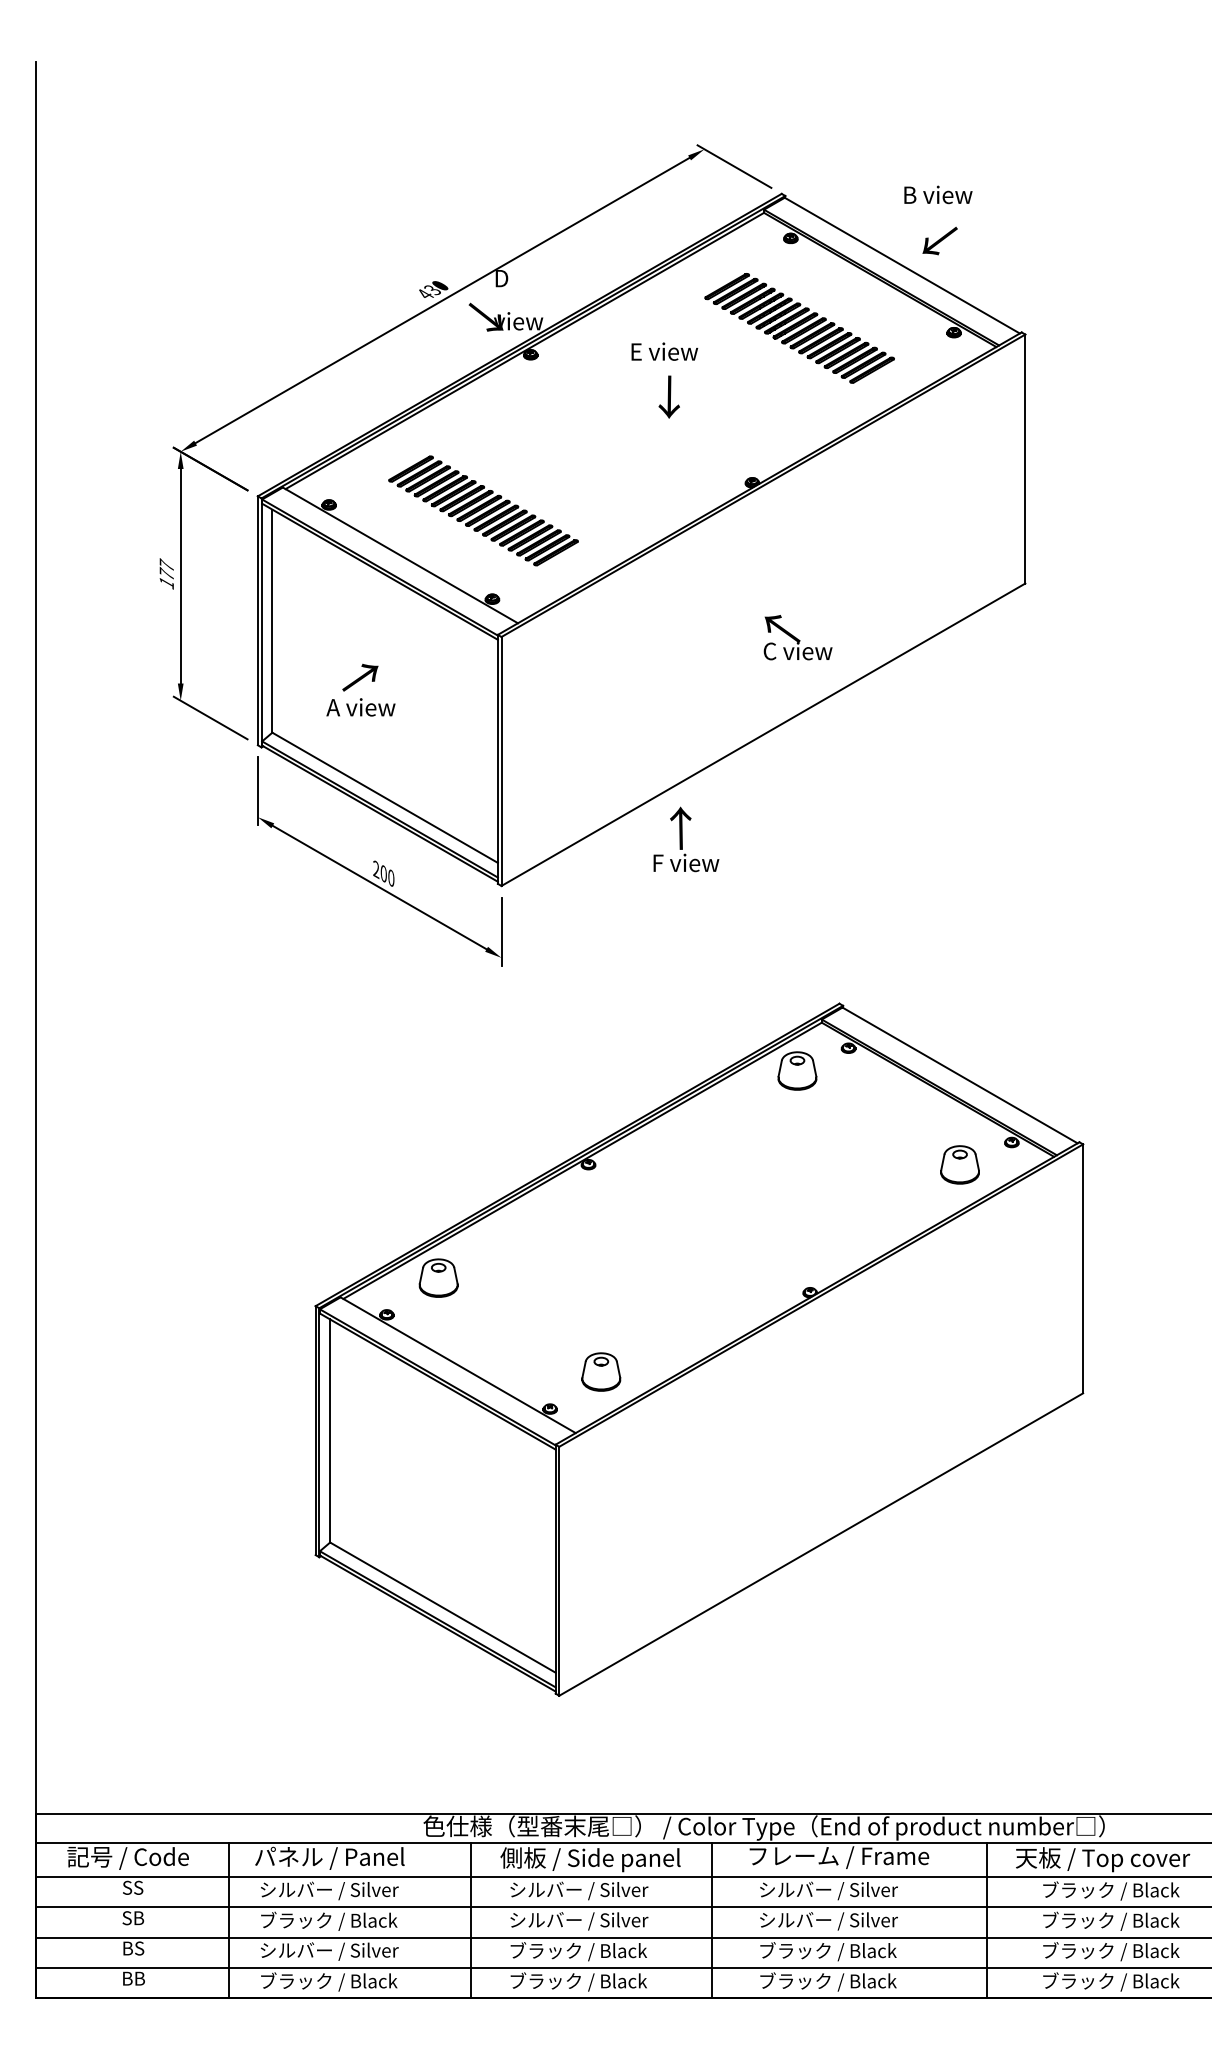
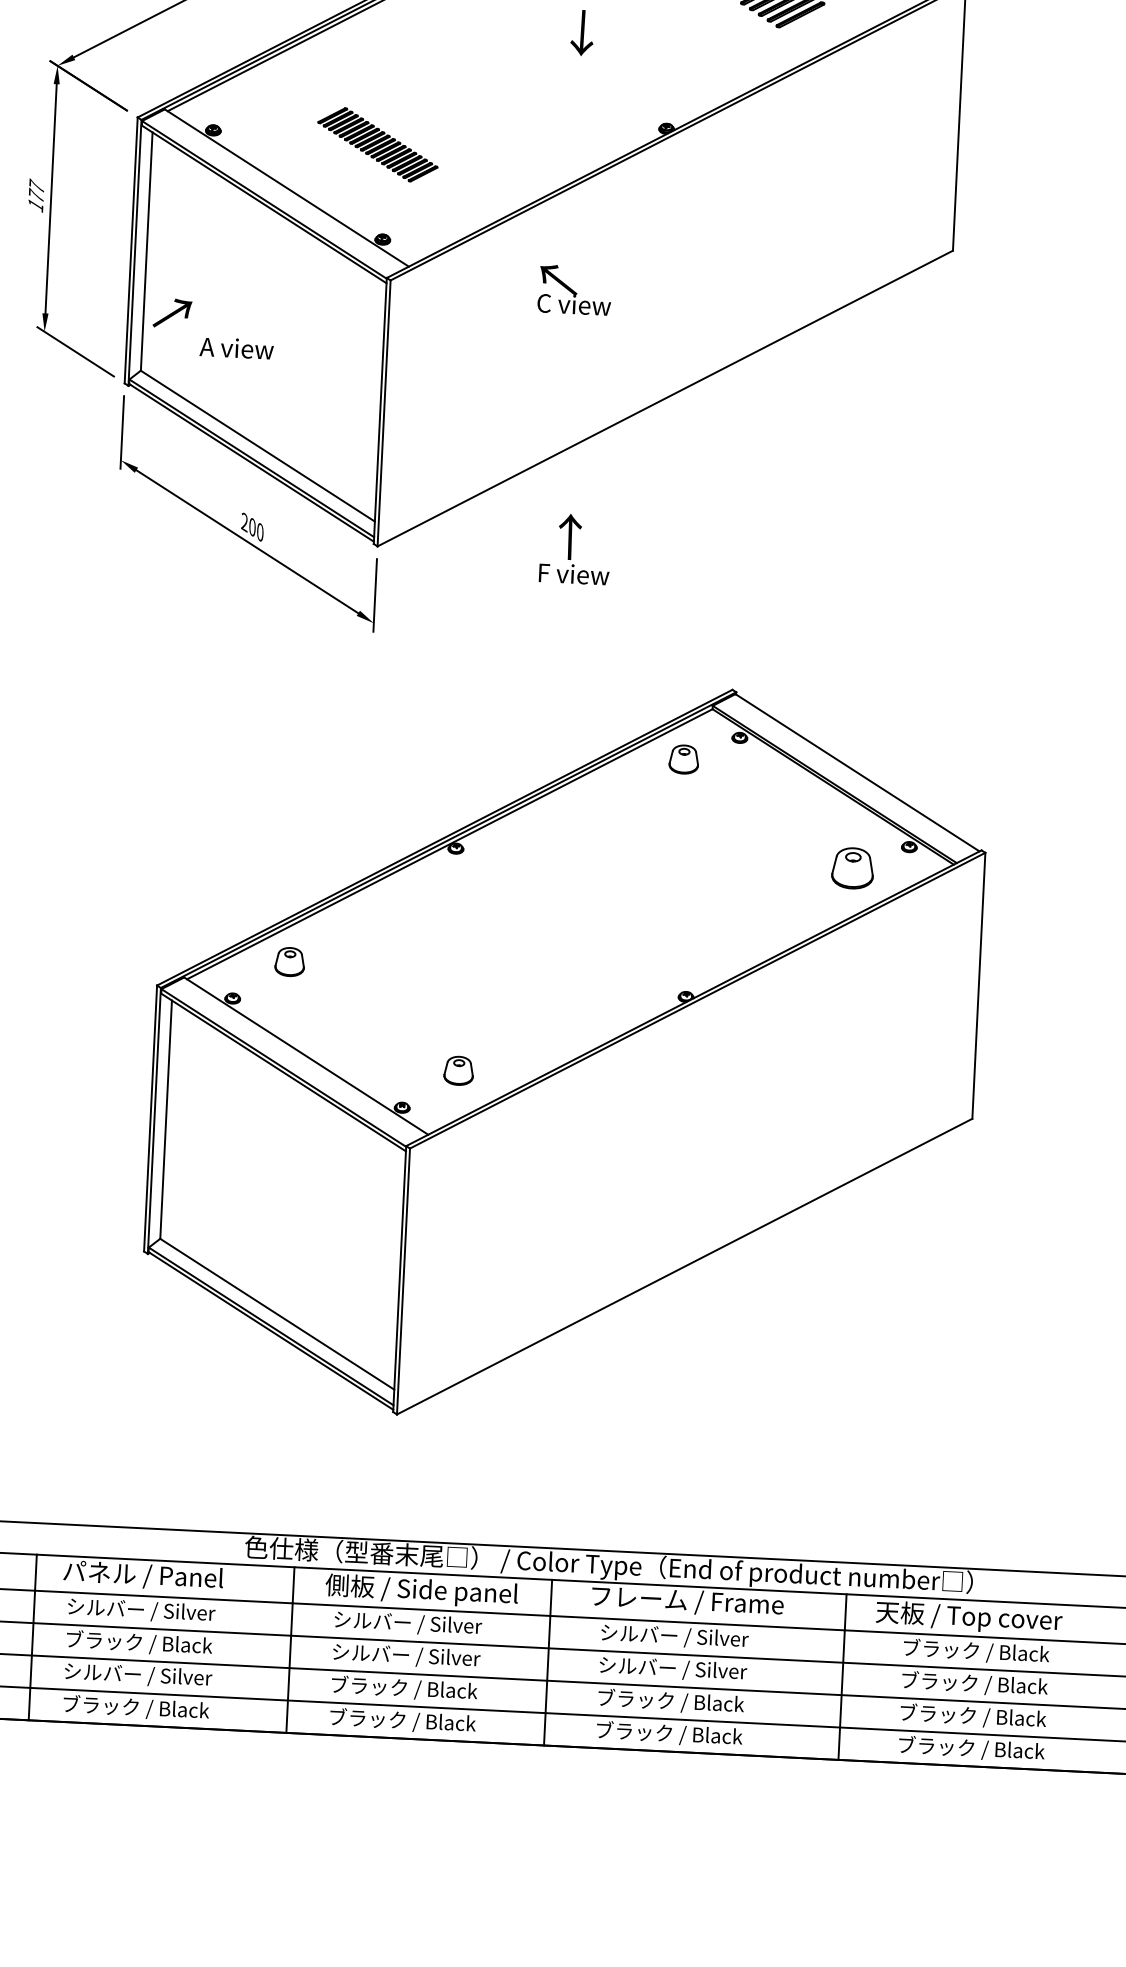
part: (483, 510) -> (377, 144), size x0.6
text: (797, 637) -> (574, 289), moved
text: (360, 677) -> (172, 313), moved
text: (686, 839) -> (575, 549), moved
part: (797, 1070) -> (684, 759), size x0.7
part: (438, 1277) -> (289, 961), size x0.7
part: (601, 1371) -> (459, 1070), size x0.7

